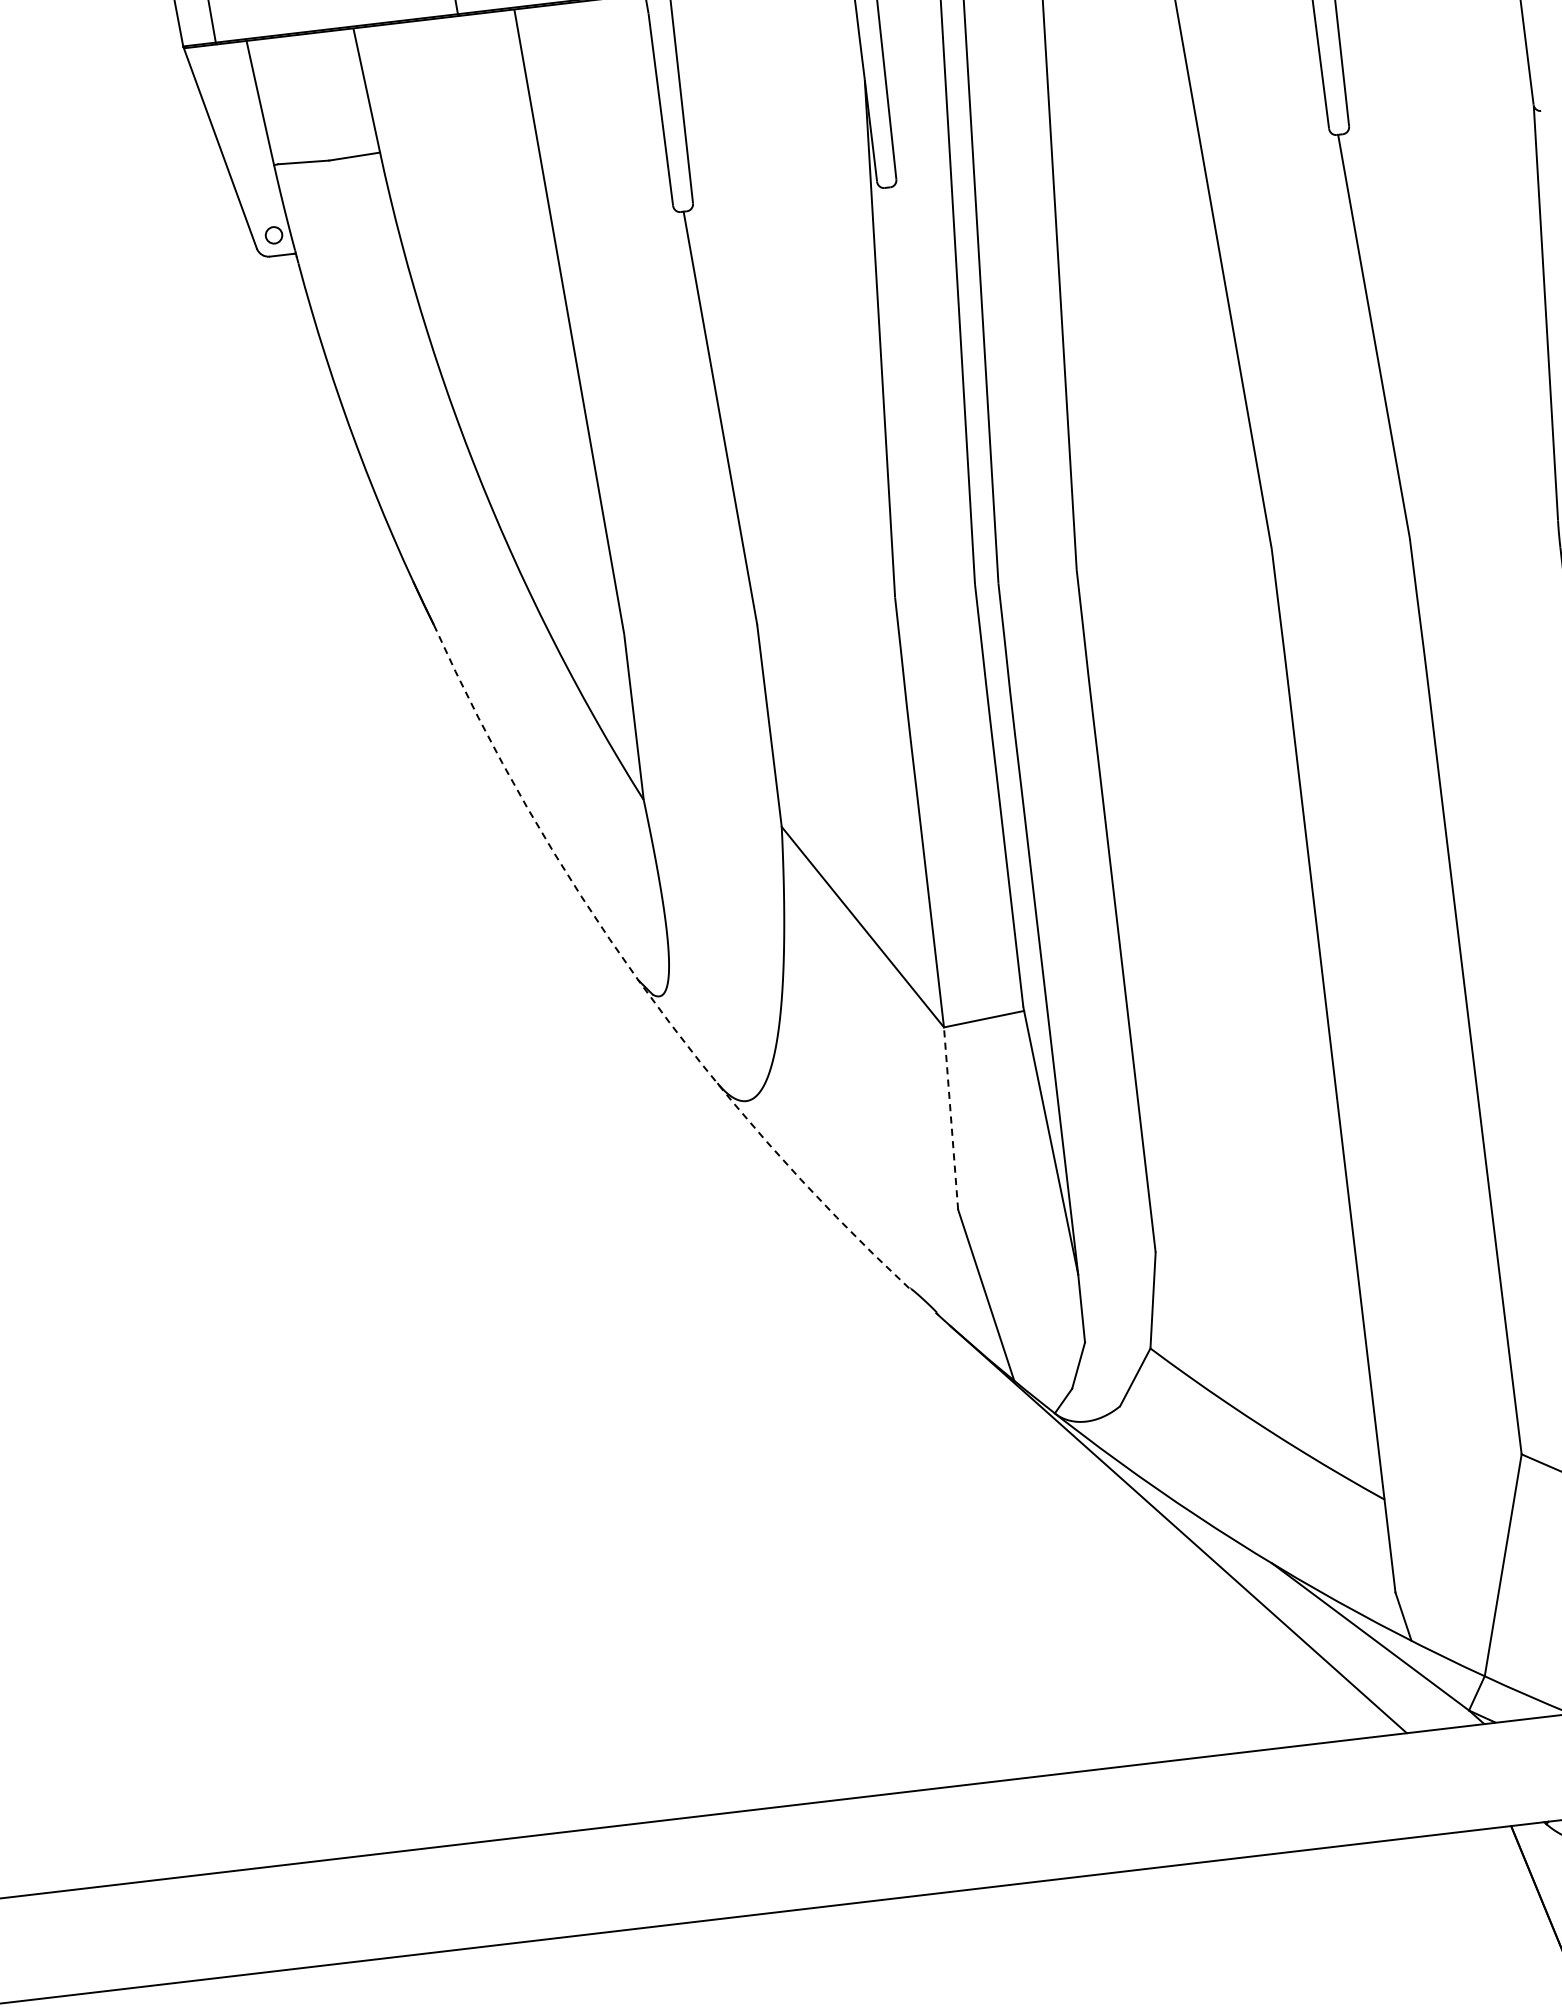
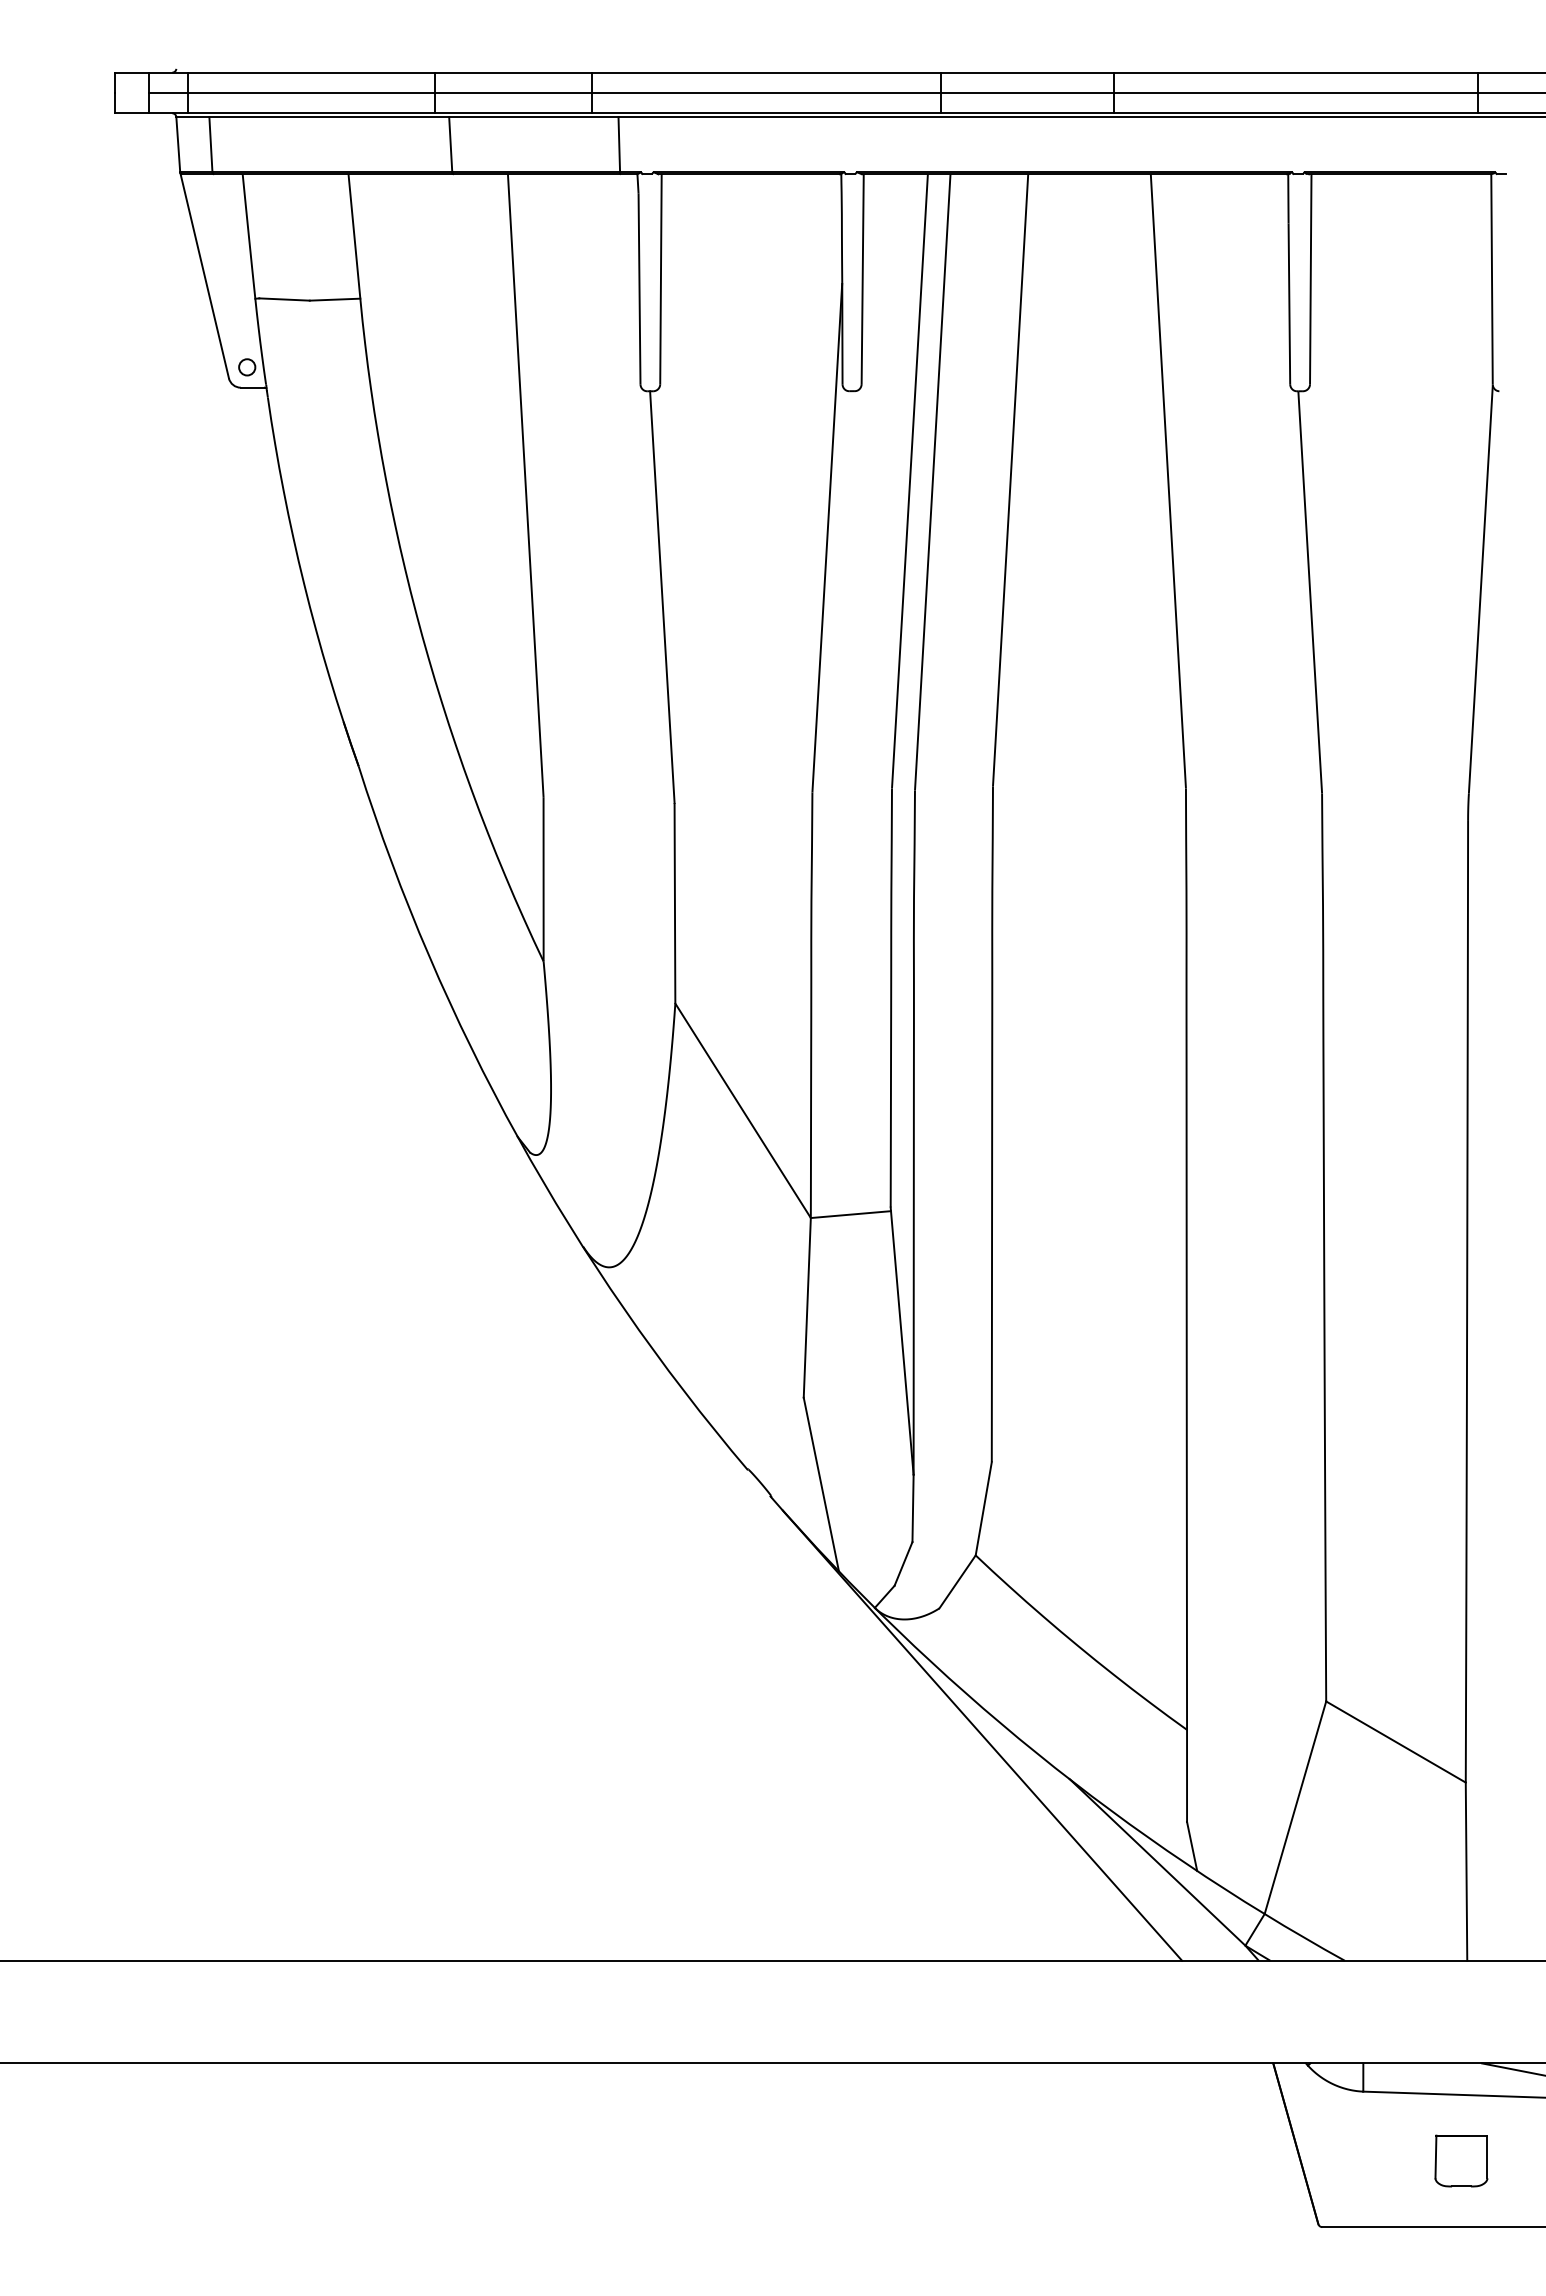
arc: (639, 980) -> (518, 1137), dashed -> solid
line: (951, 1118) -> (807, 1307), dashed -> solid

